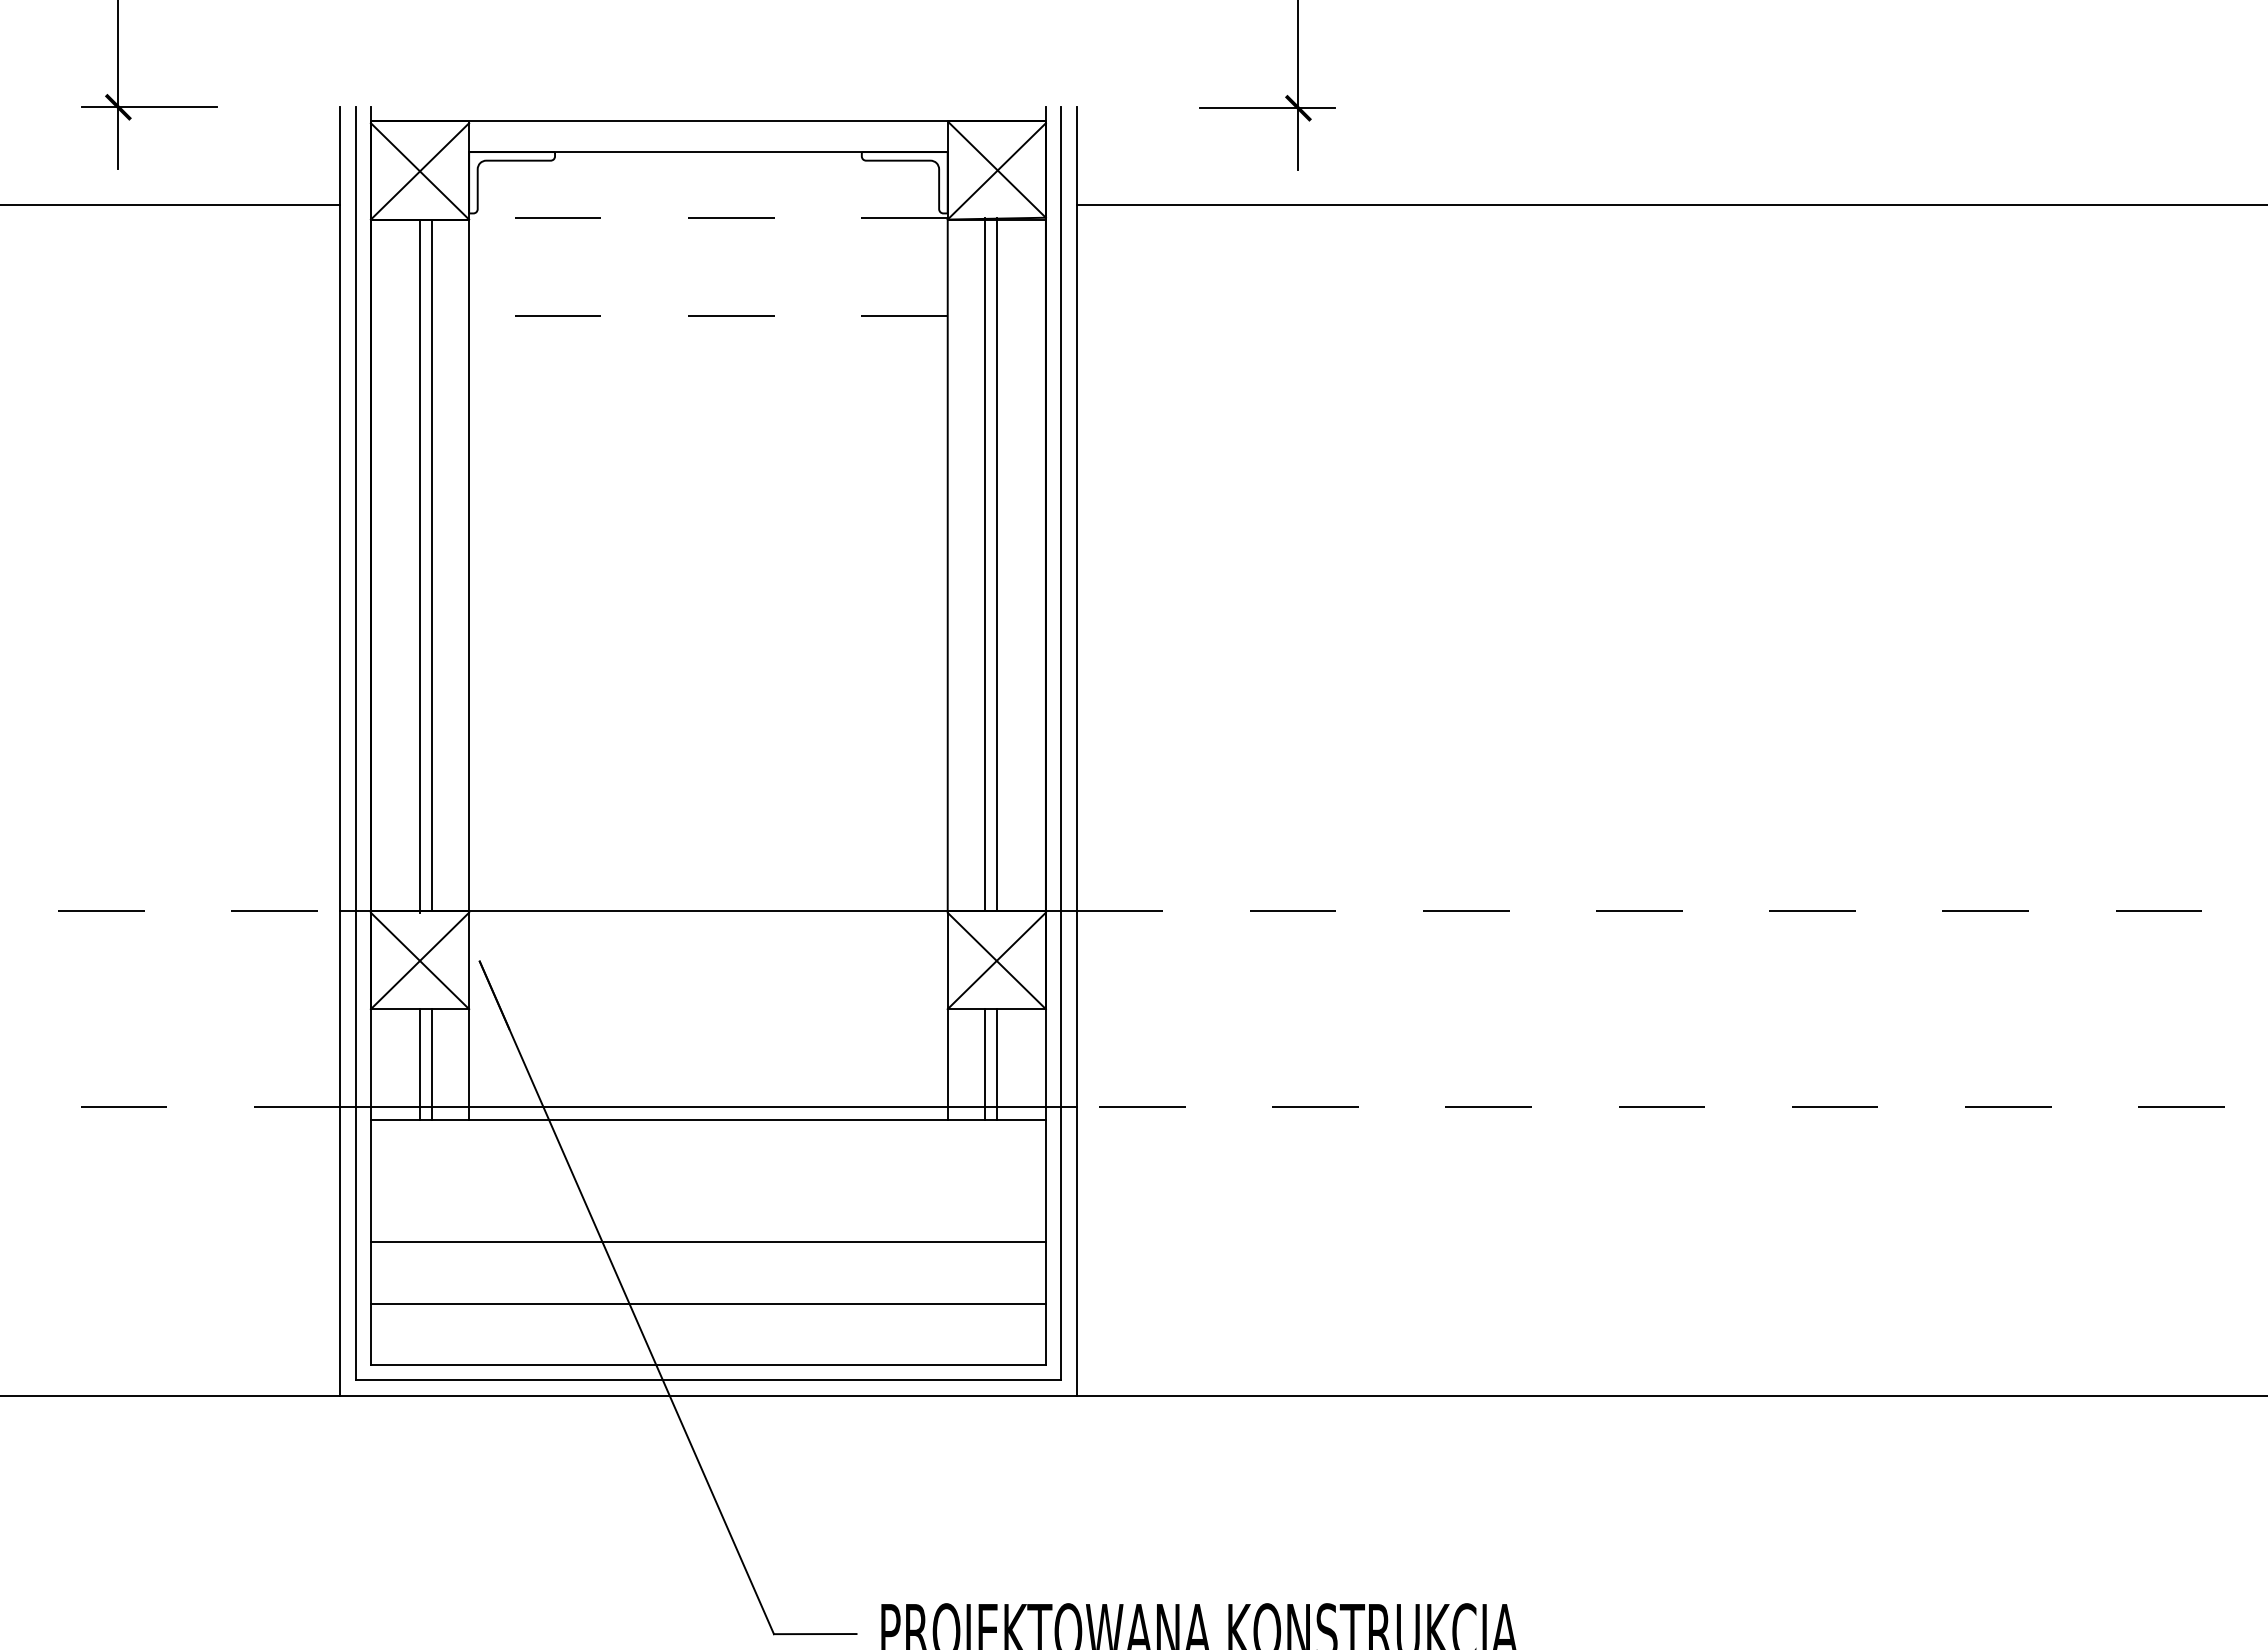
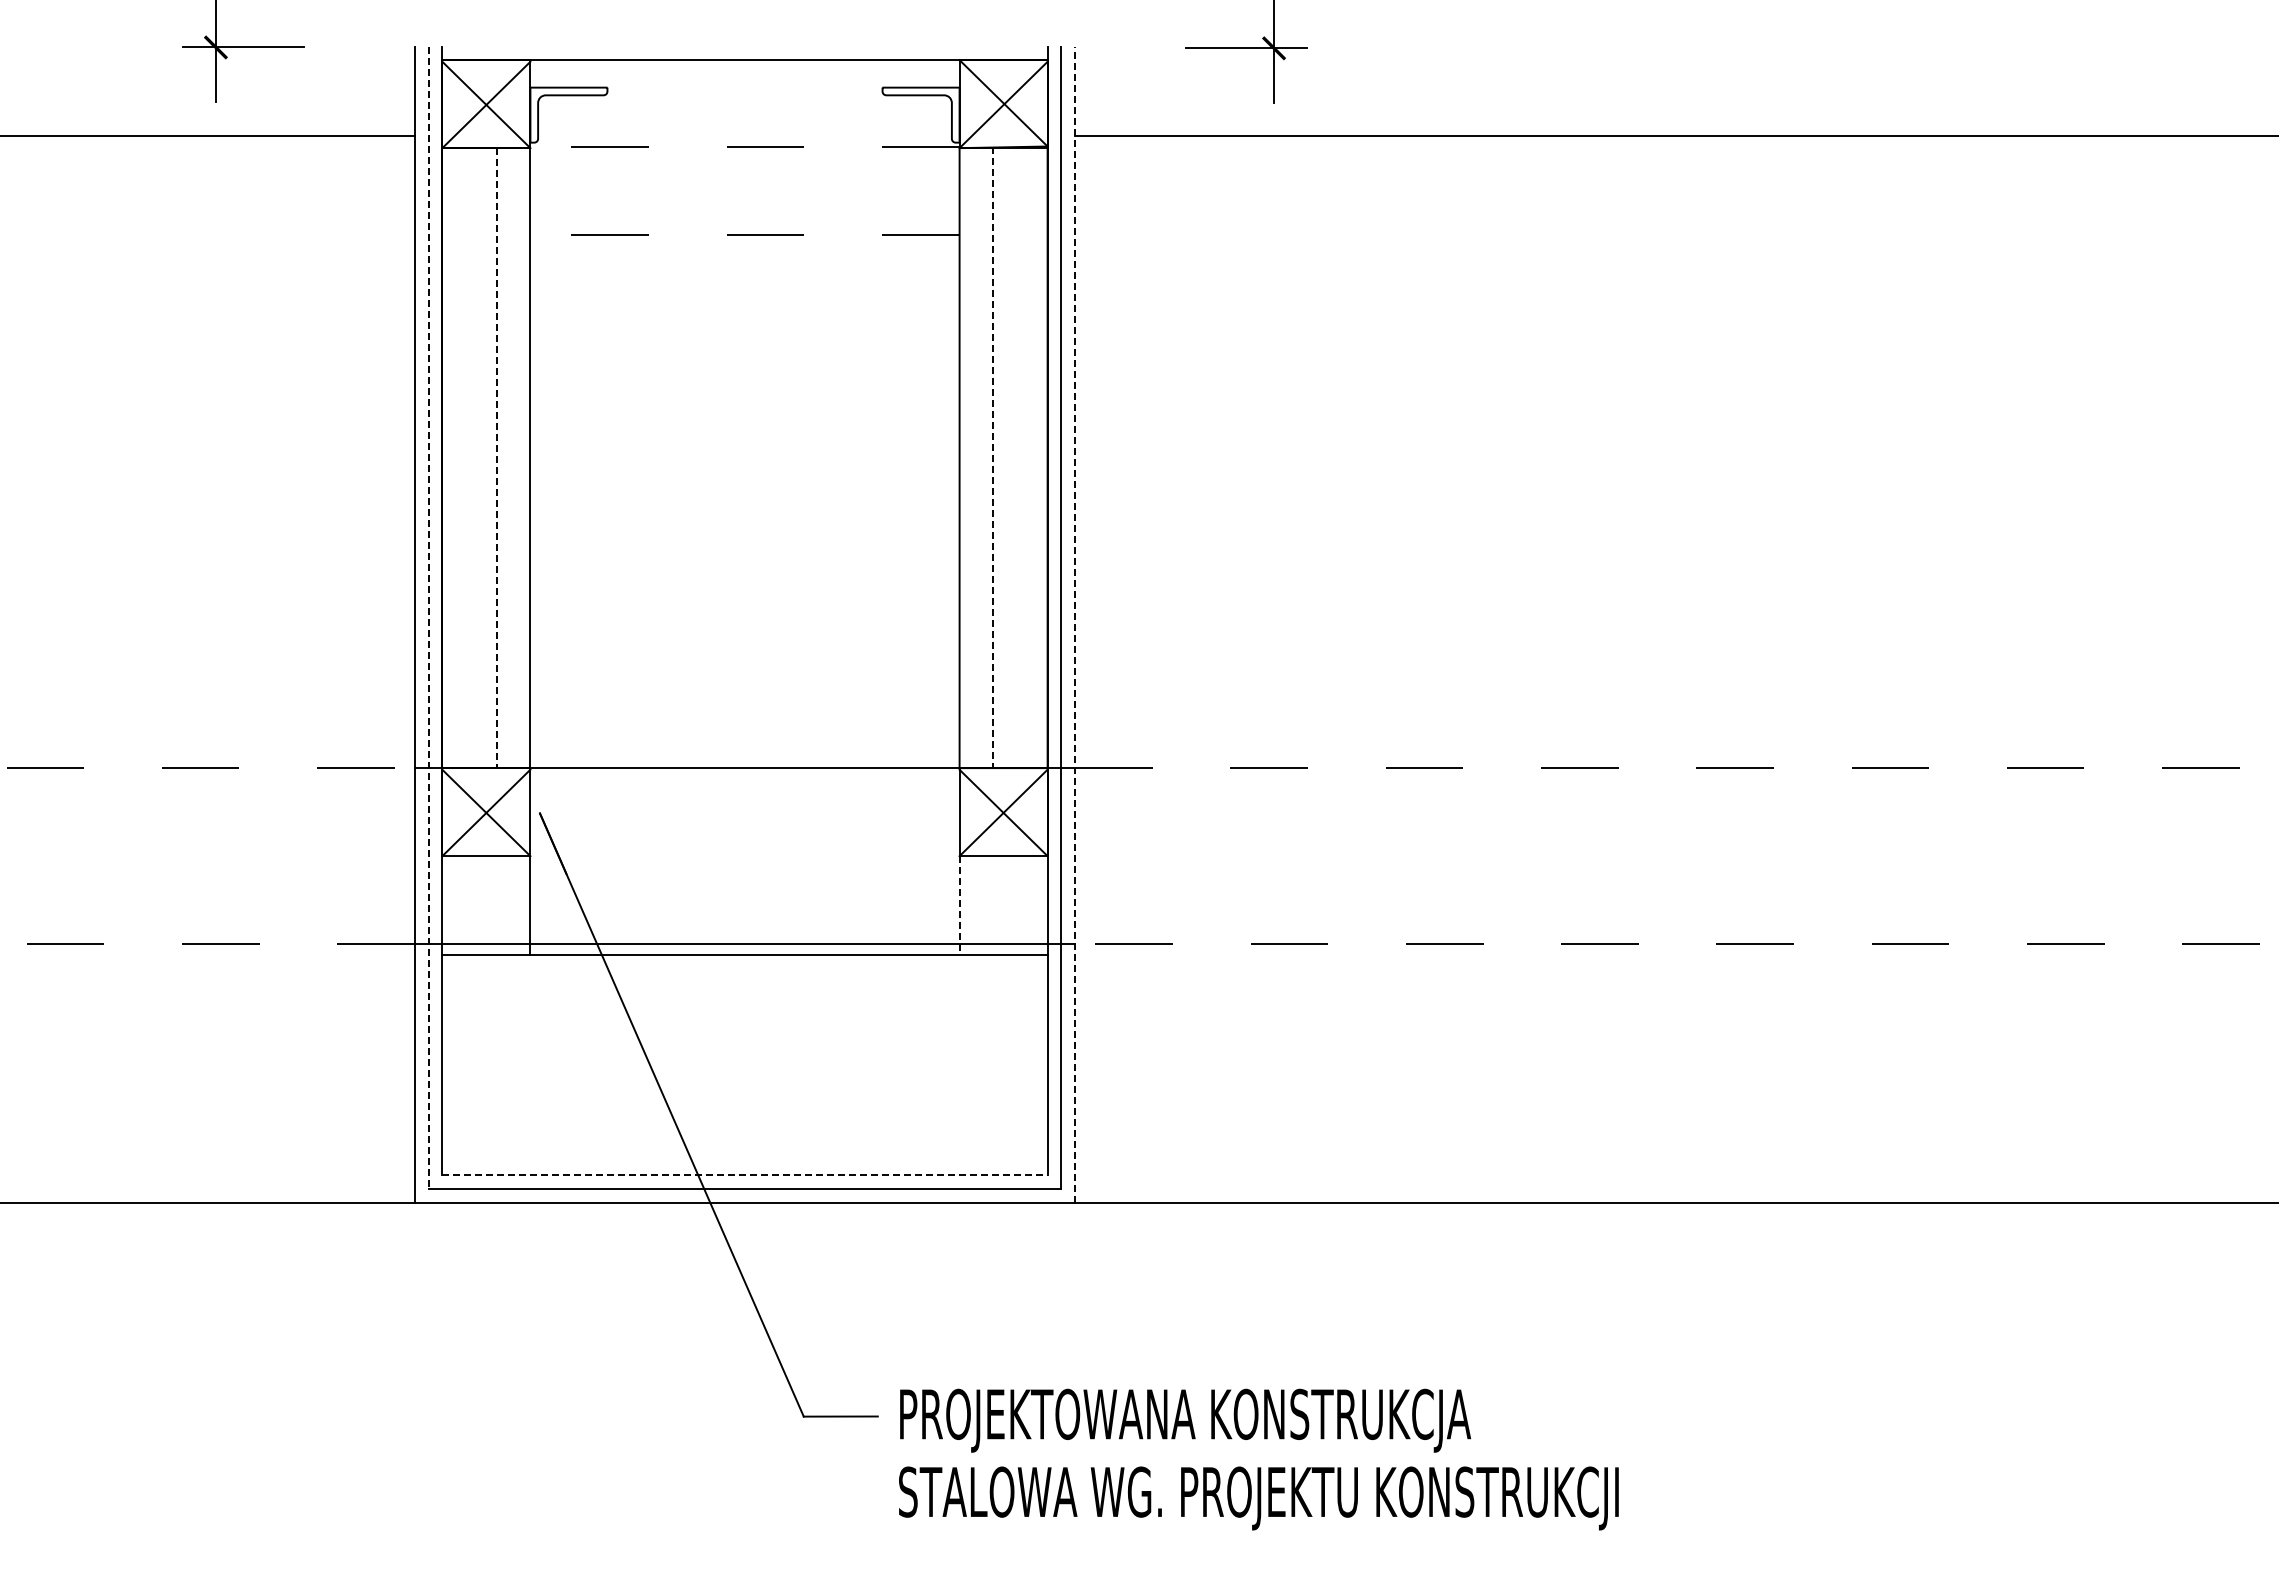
line: (707, 151) -> (744, 87), removed
line: (984, 564) -> (992, 457), solid -> dashed
line: (996, 564) -> (1003, 457), removed
line: (420, 565) -> (486, 458), removed
line: (432, 565) -> (497, 458), solid -> dashed
line: (355, 744) -> (428, 618), solid -> dashed
line: (1076, 751) -> (1075, 625), solid -> dashed
line: (420, 1064) -> (486, 905), removed
line: (432, 1064) -> (497, 905), removed
line: (947, 1064) -> (959, 905), solid -> dashed
line: (984, 1064) -> (992, 905), removed
line: (996, 1064) -> (1003, 905), removed
line: (707, 1242) -> (744, 1065), removed
line: (707, 1303) -> (744, 1120), removed
line: (708, 1365) -> (745, 1175), solid -> dashed

